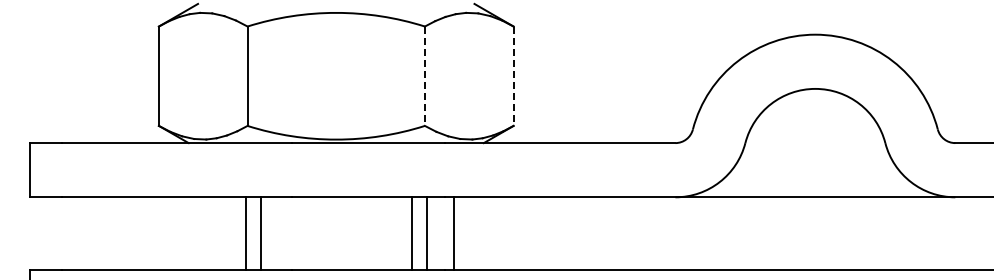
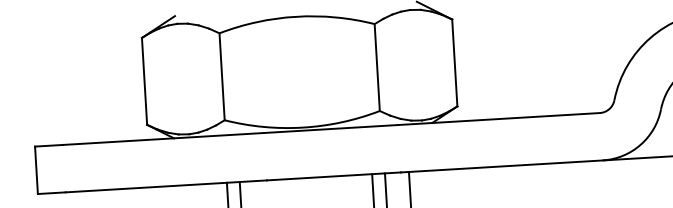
line: (424, 76) -> (376, 67), dashed -> solid
line: (513, 76) -> (454, 63), dashed -> solid

